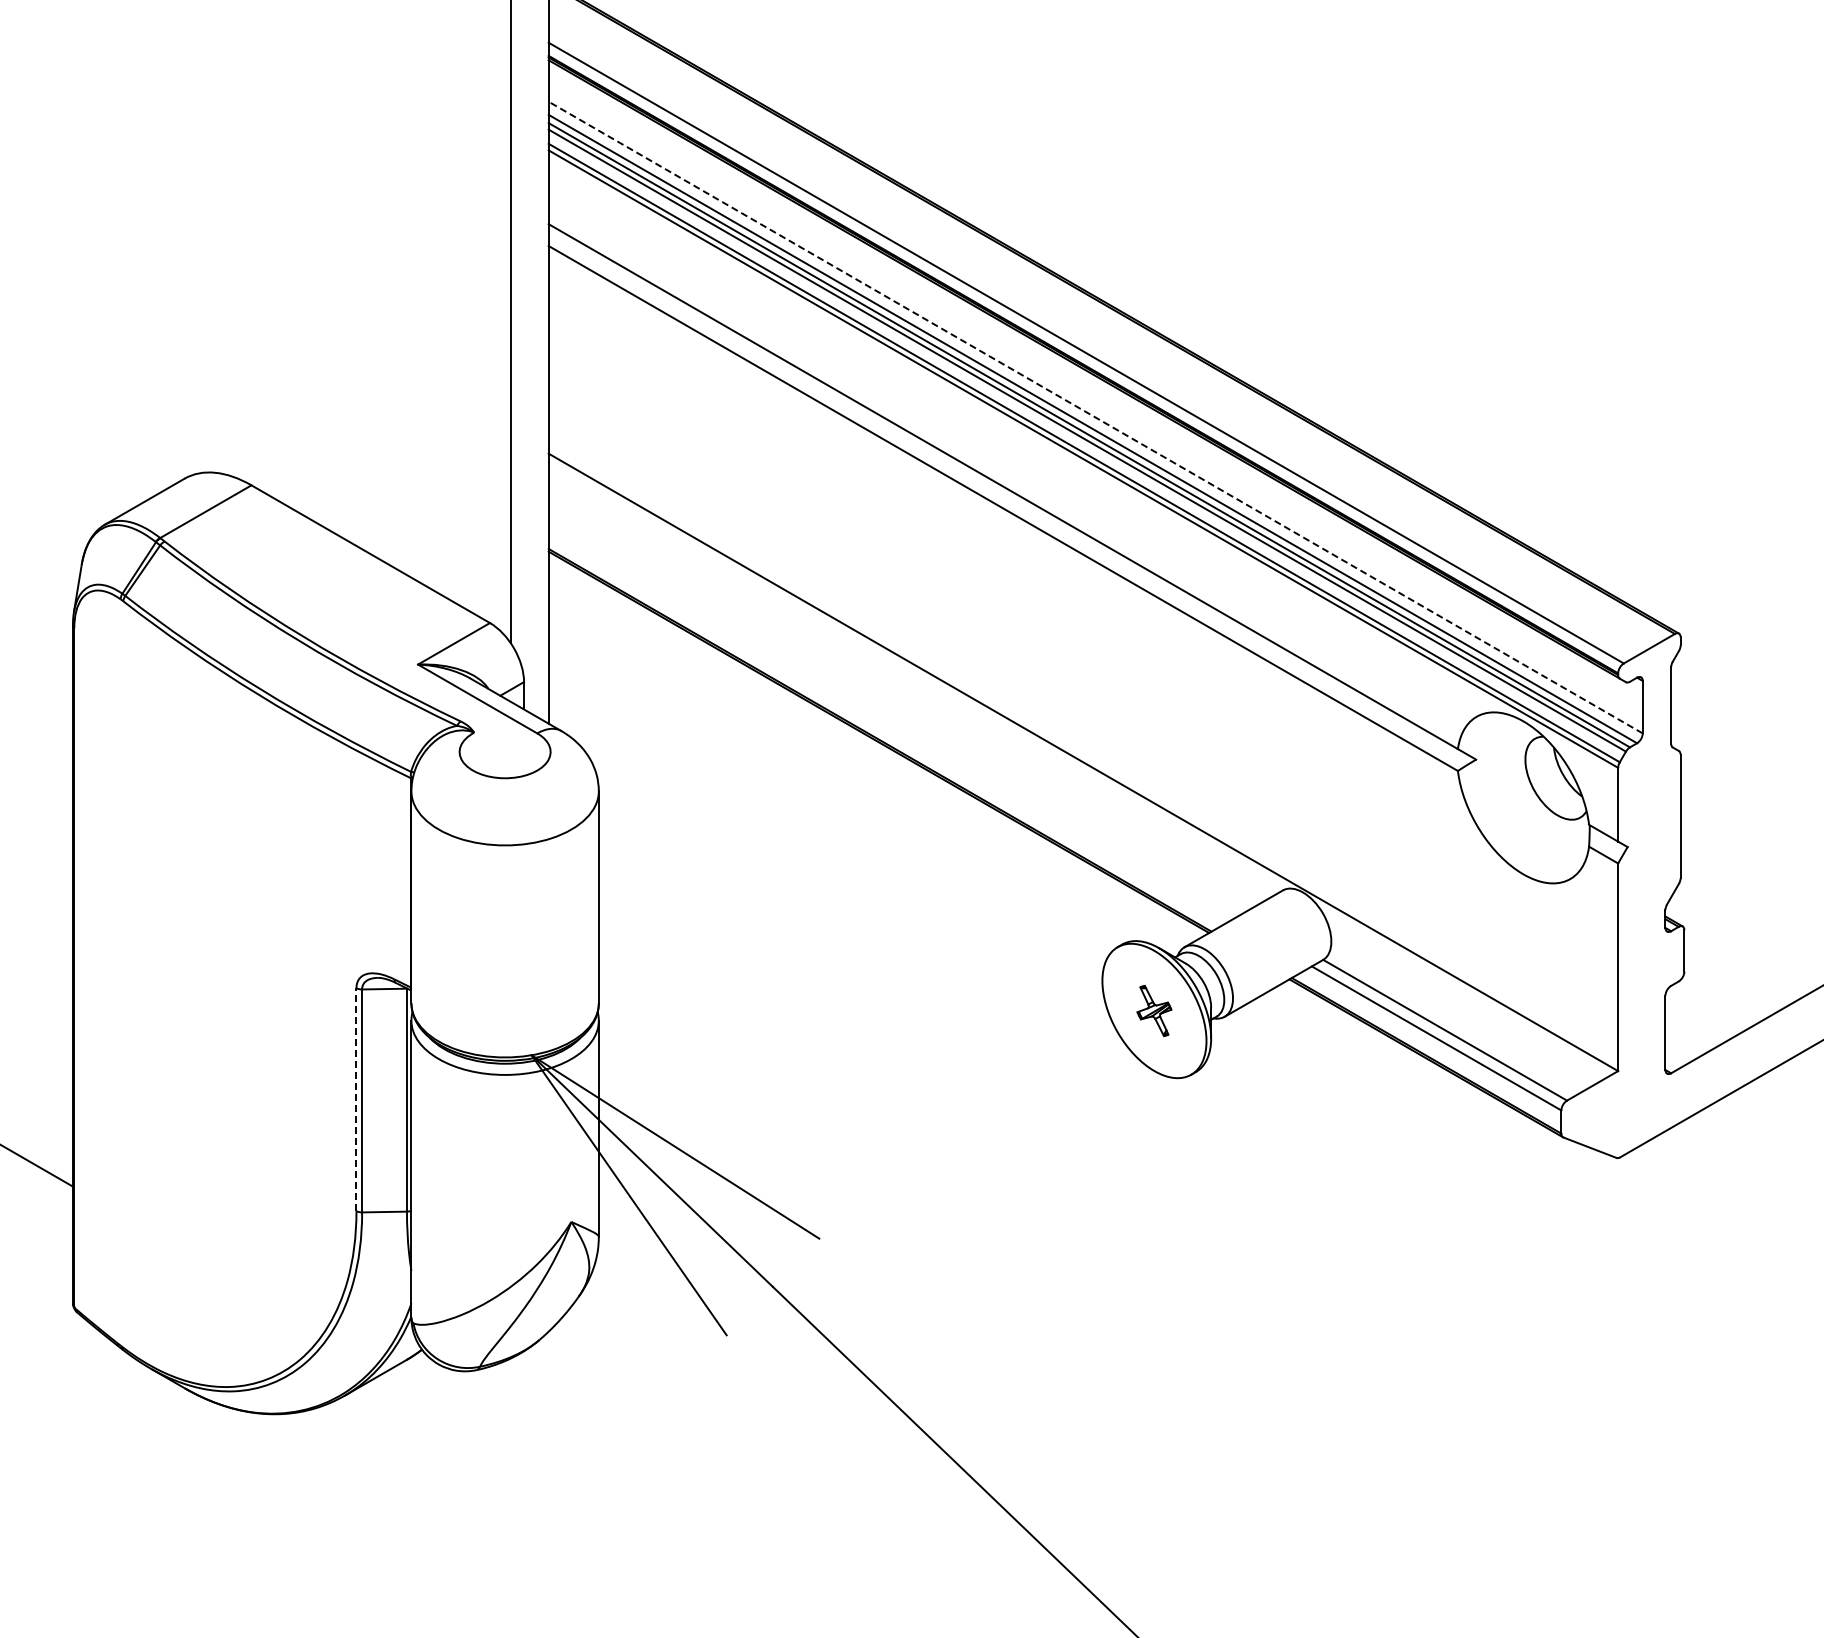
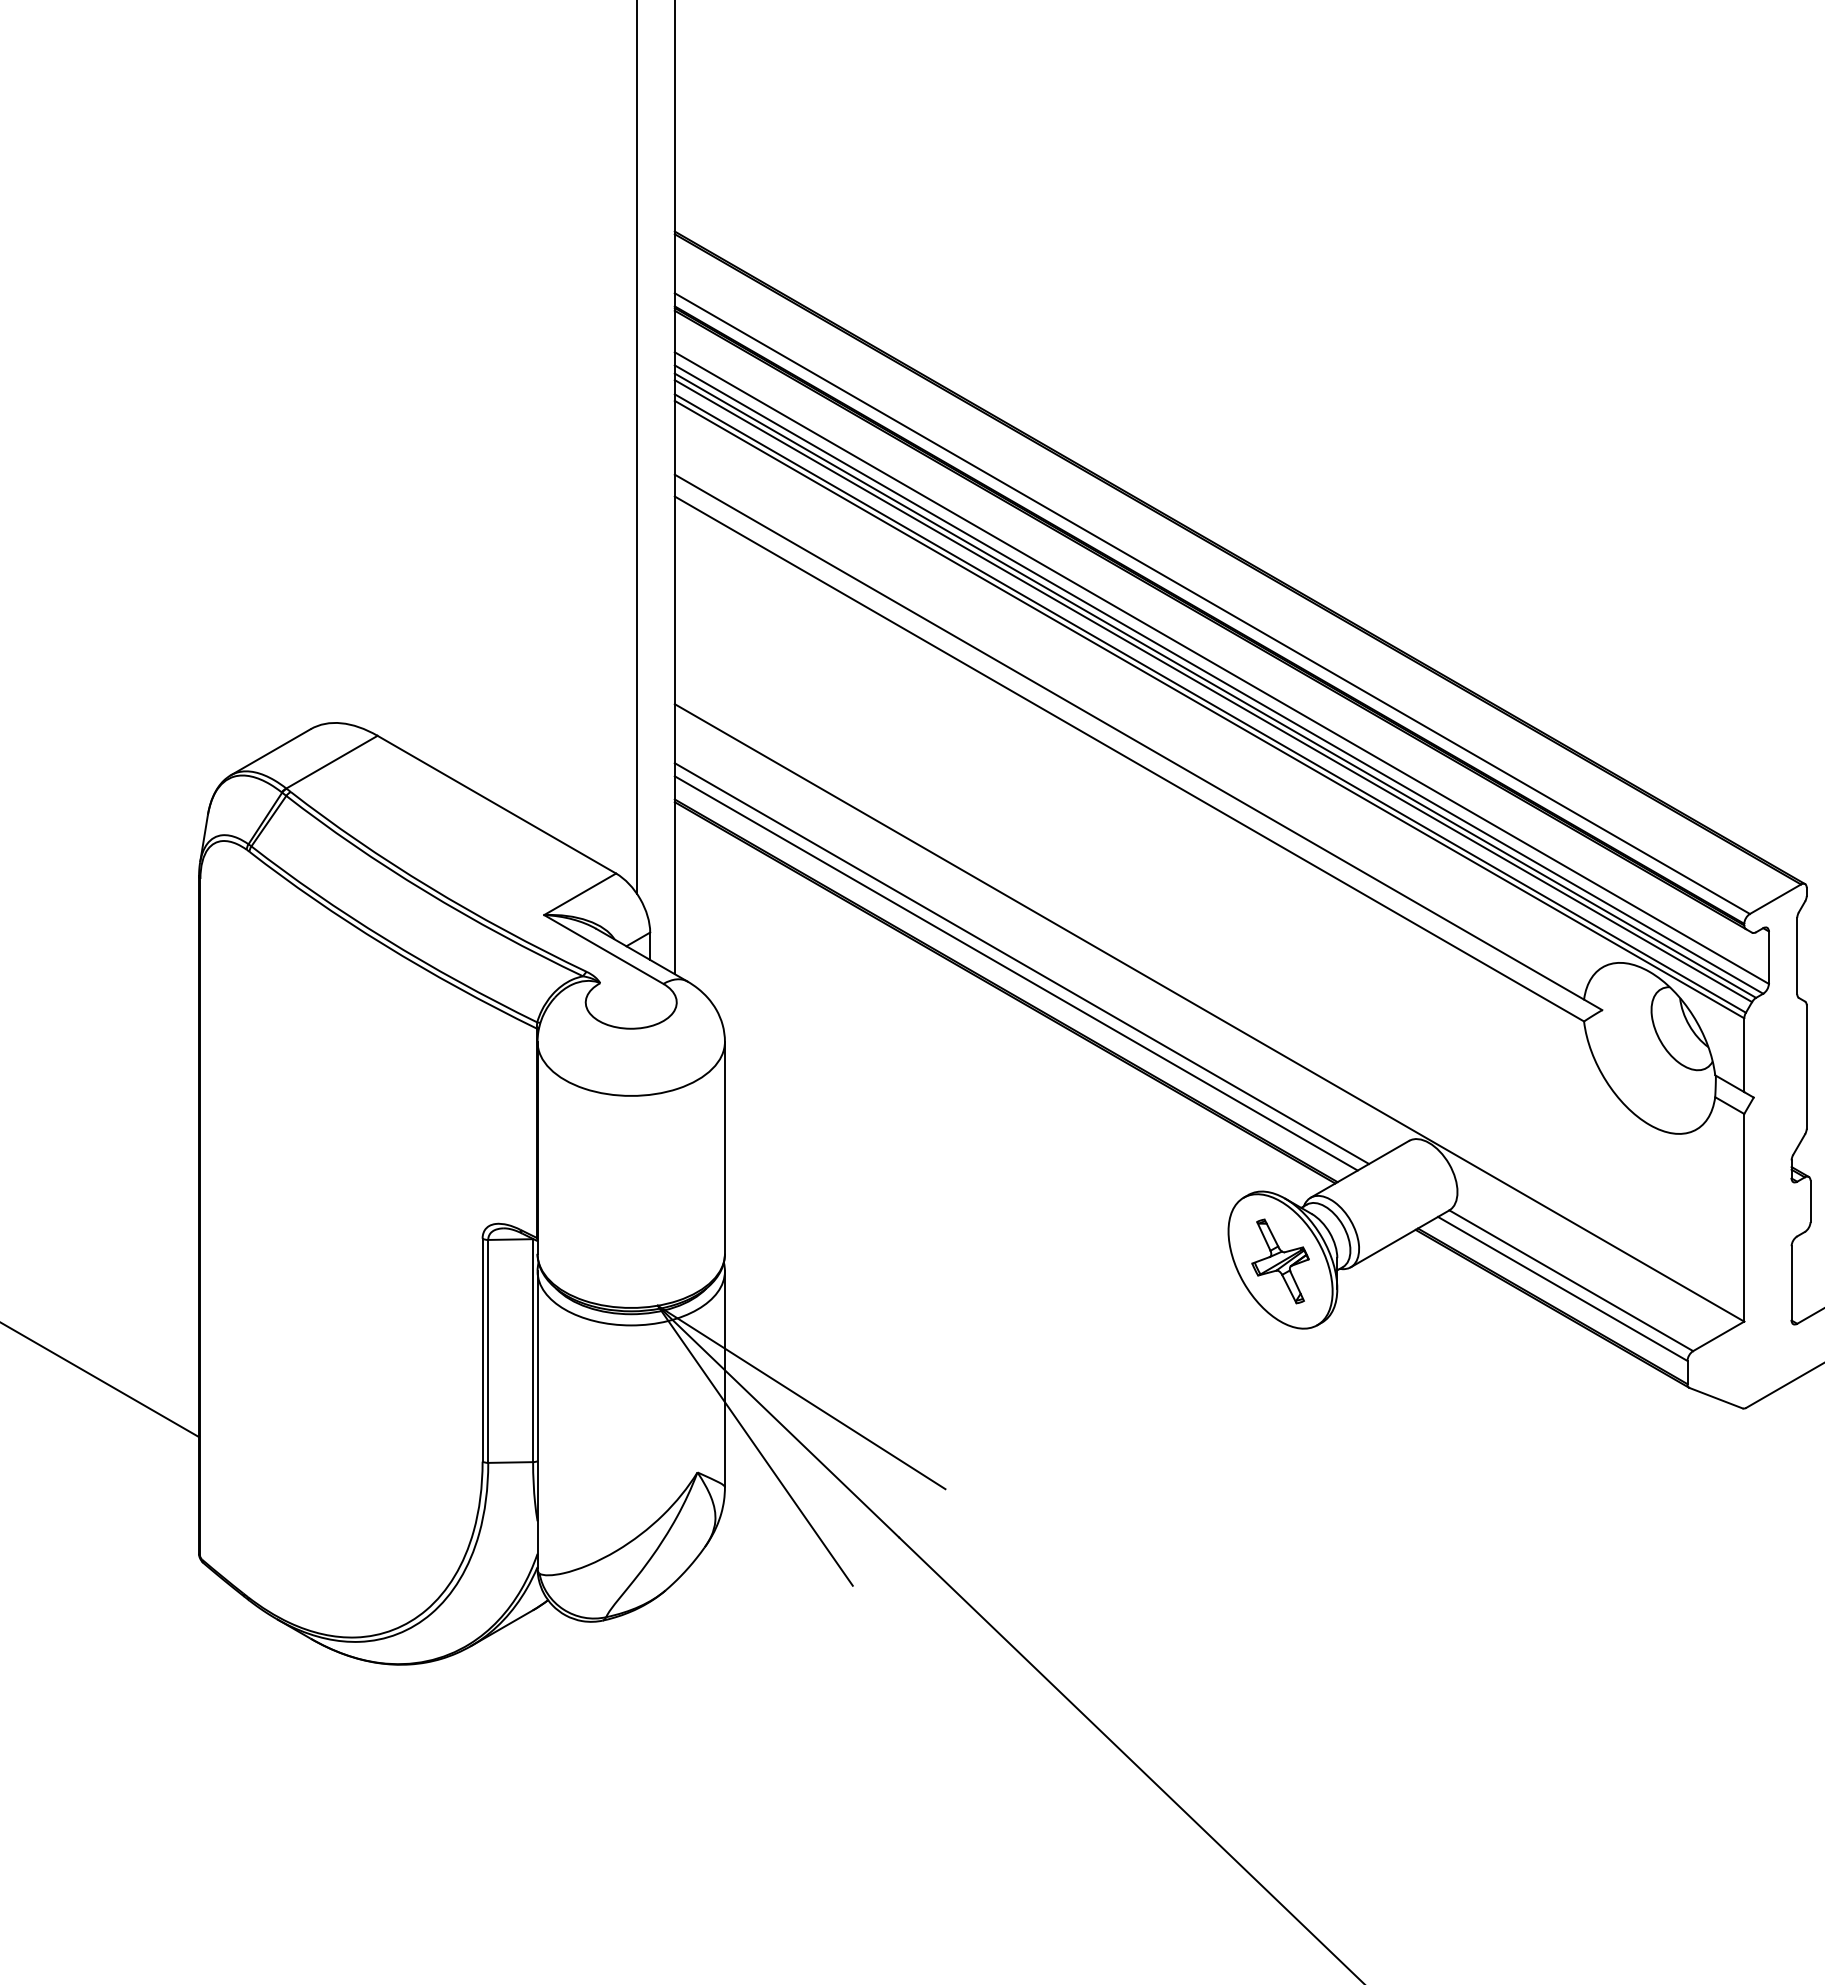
line: (1095, 418) -> (1221, 668), dashed -> solid
line: (895, 713) -> (1021, 963), added
line: (889, 723) -> (1015, 973), added
part: (1154, 1011) -> (1280, 1261), size x1.67
line: (356, 1099) -> (482, 1349), dashed -> solid

